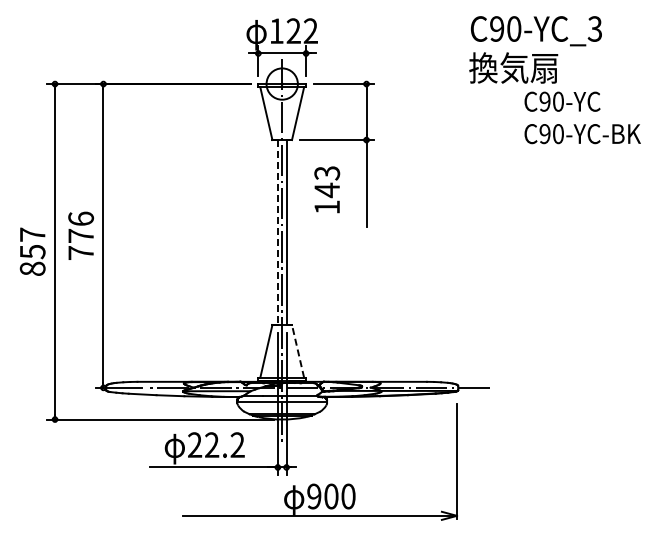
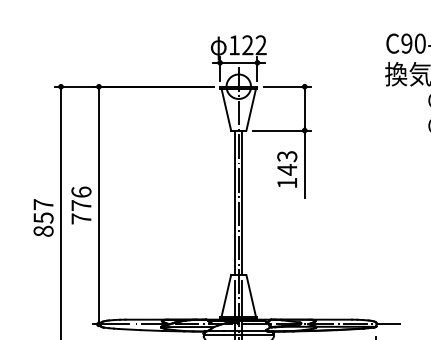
text: (327, 189) -> (287, 169), moved
line: (277, 233) -> (235, 203), dashed -> solid
line: (297, 350) -> (250, 295), dashed -> solid

